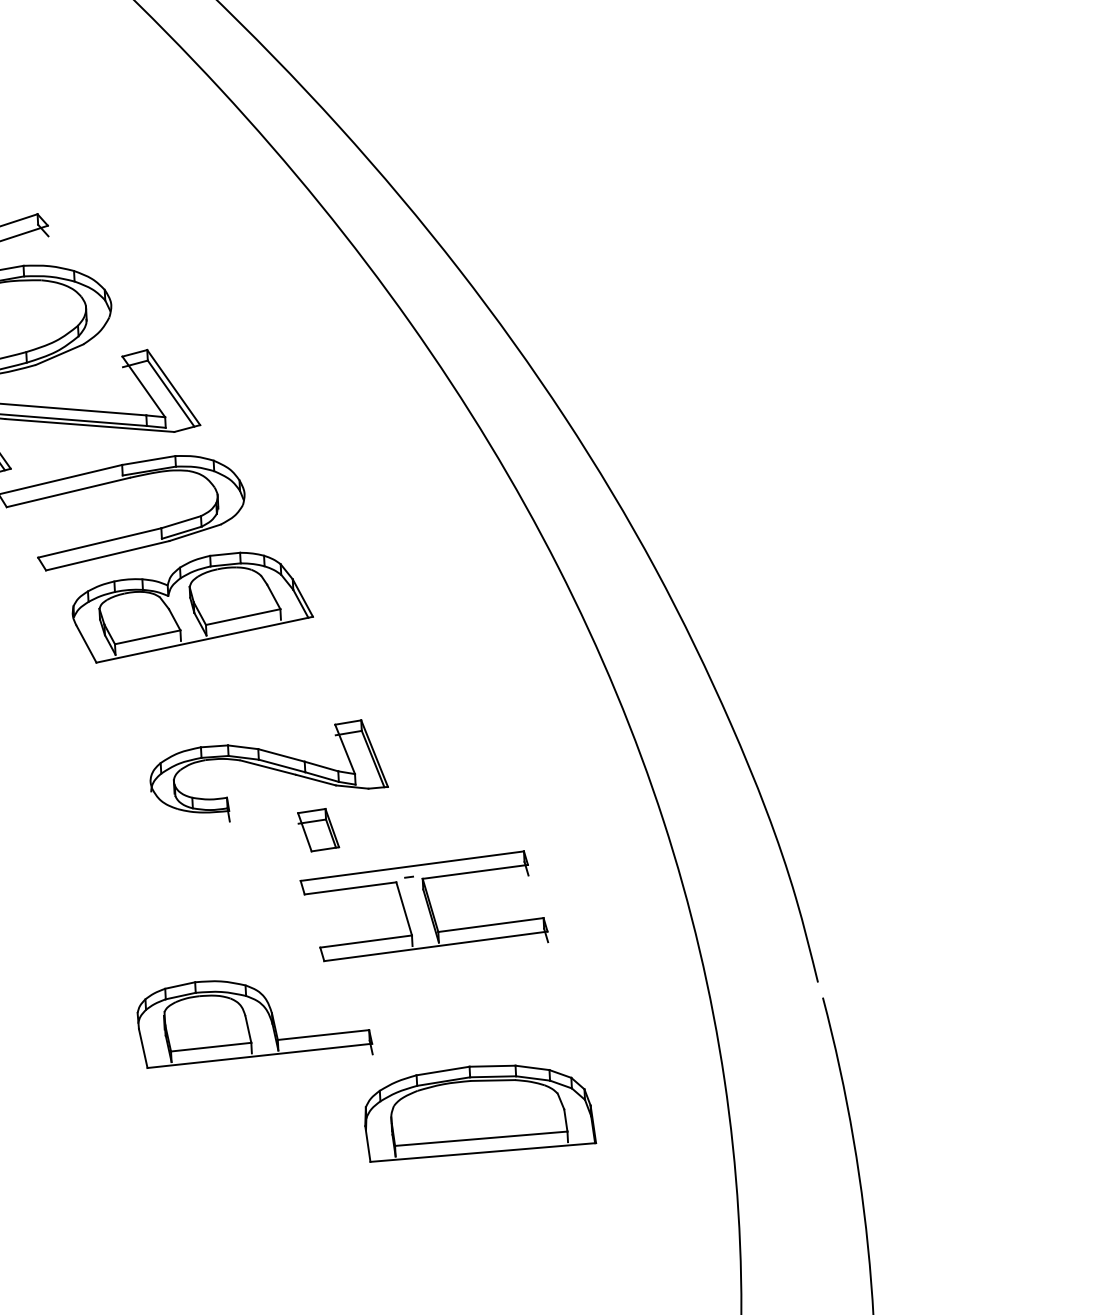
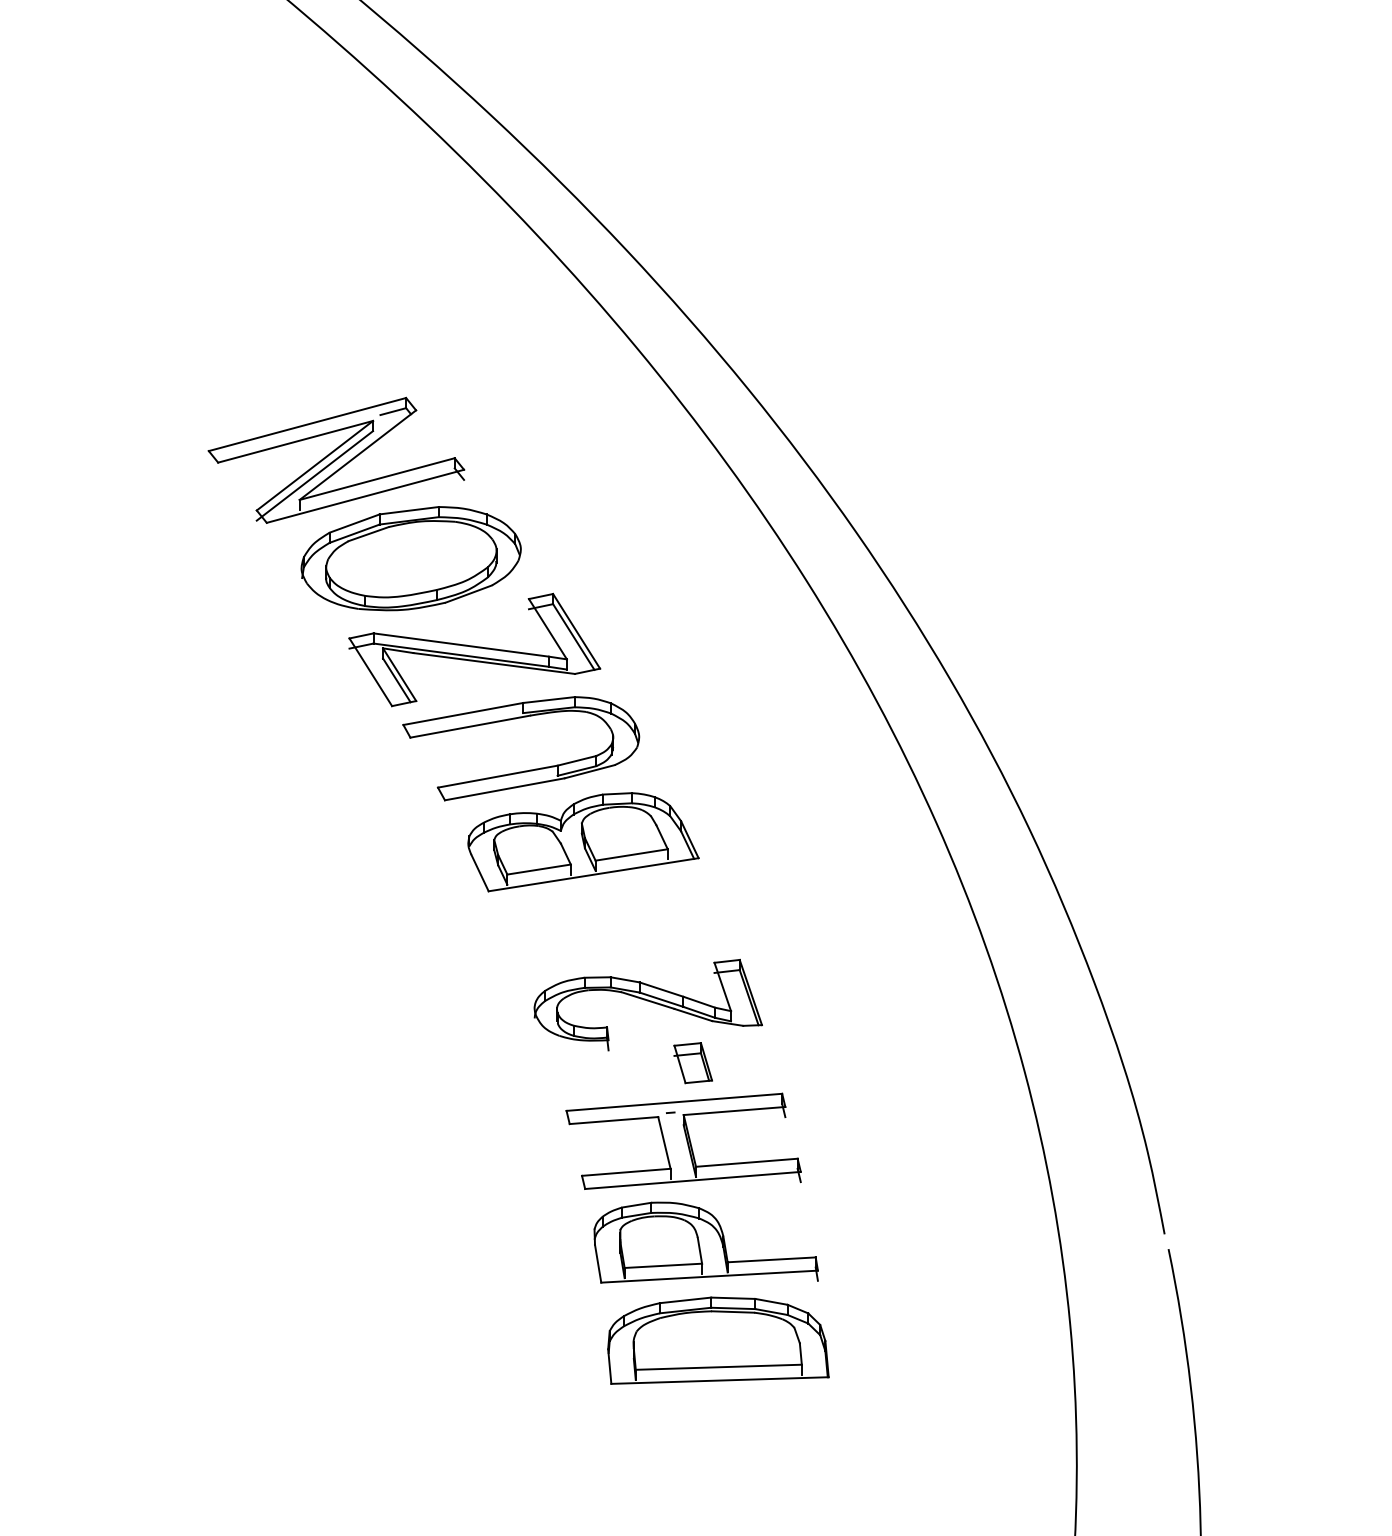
part: (423, 905) -> (683, 1140), moved
part: (253, 1020) -> (705, 1242), moved
part: (479, 1110) -> (718, 1340), moved

